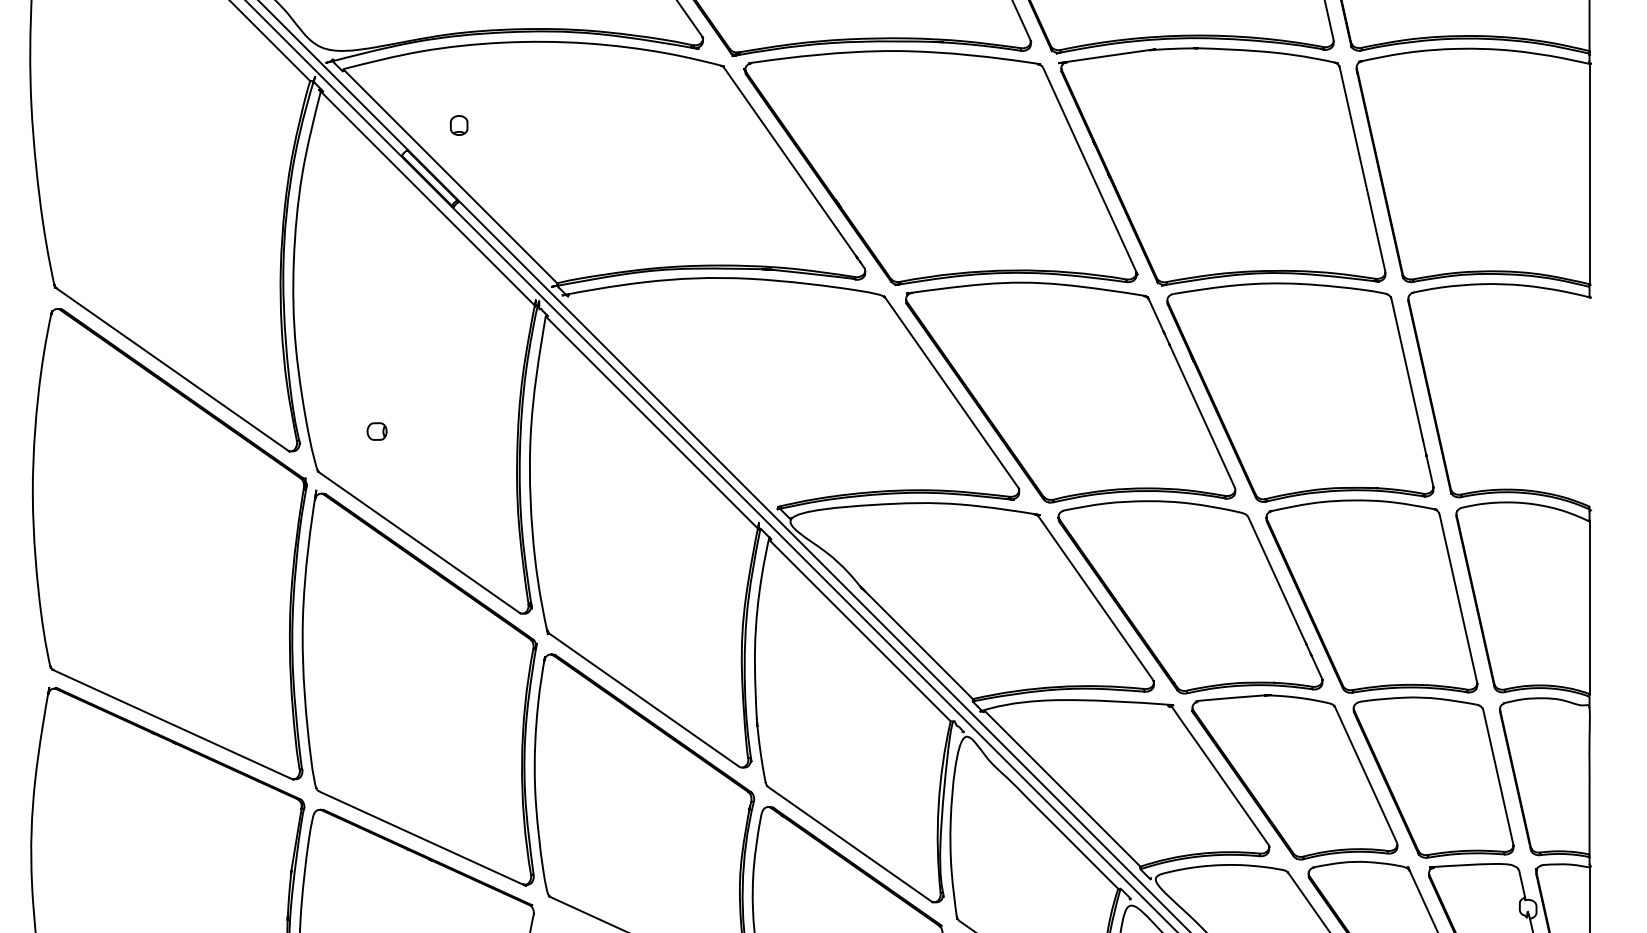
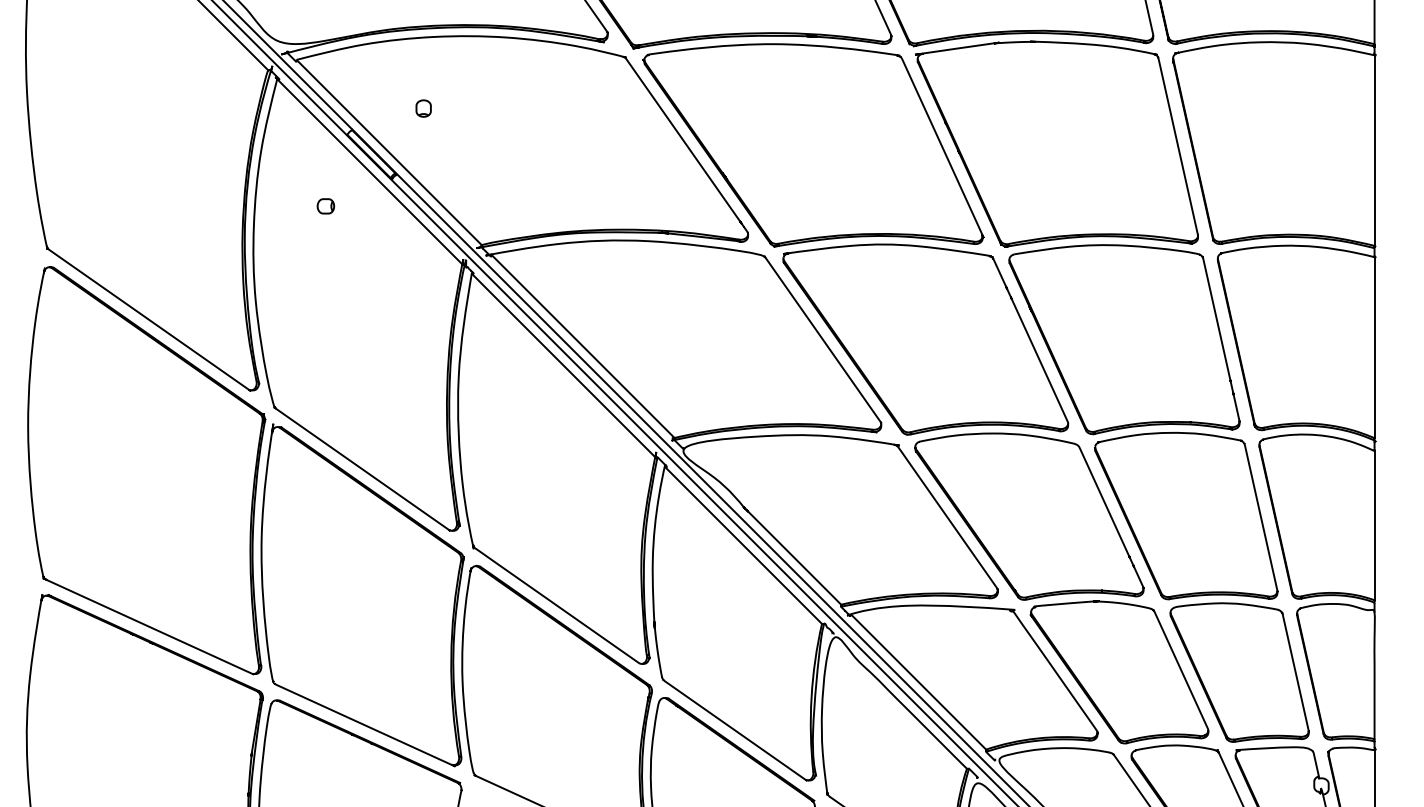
part: (459, 125) -> (423, 108), moved
line: (674, 400) -> (583, 346), added
line: (1589, 401) -> (1374, 347), added
part: (376, 431) -> (325, 206), moved

